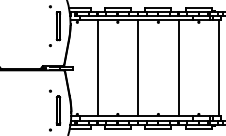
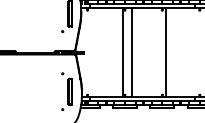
line: (97, 68) -> (122, 52), moved
line: (138, 68) -> (132, 52), moved
line: (178, 68) -> (166, 52), moved

